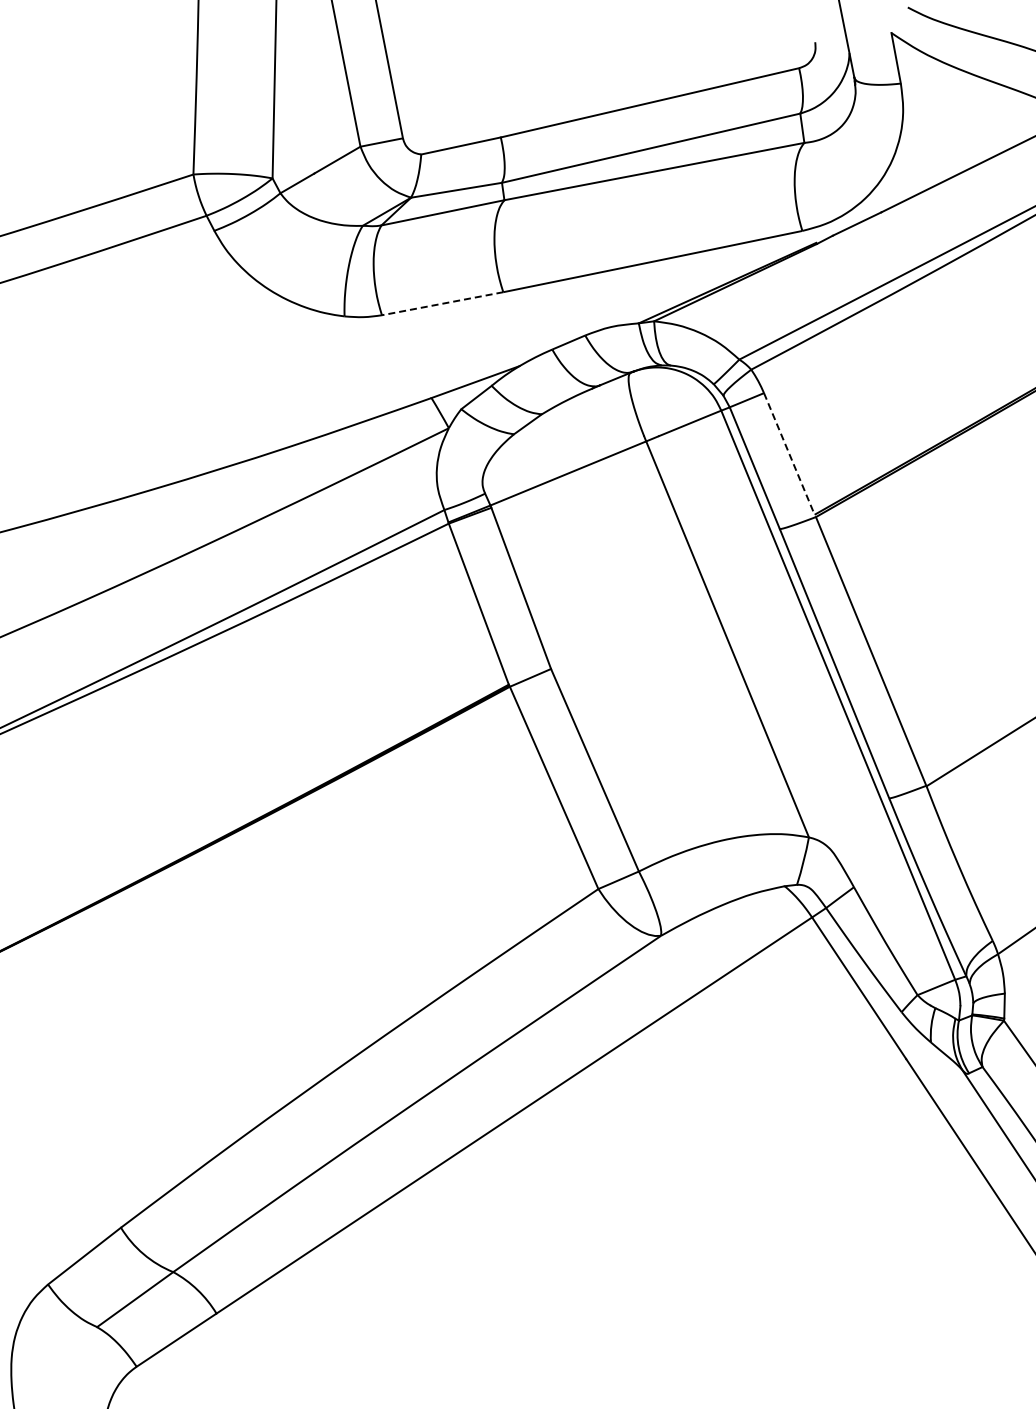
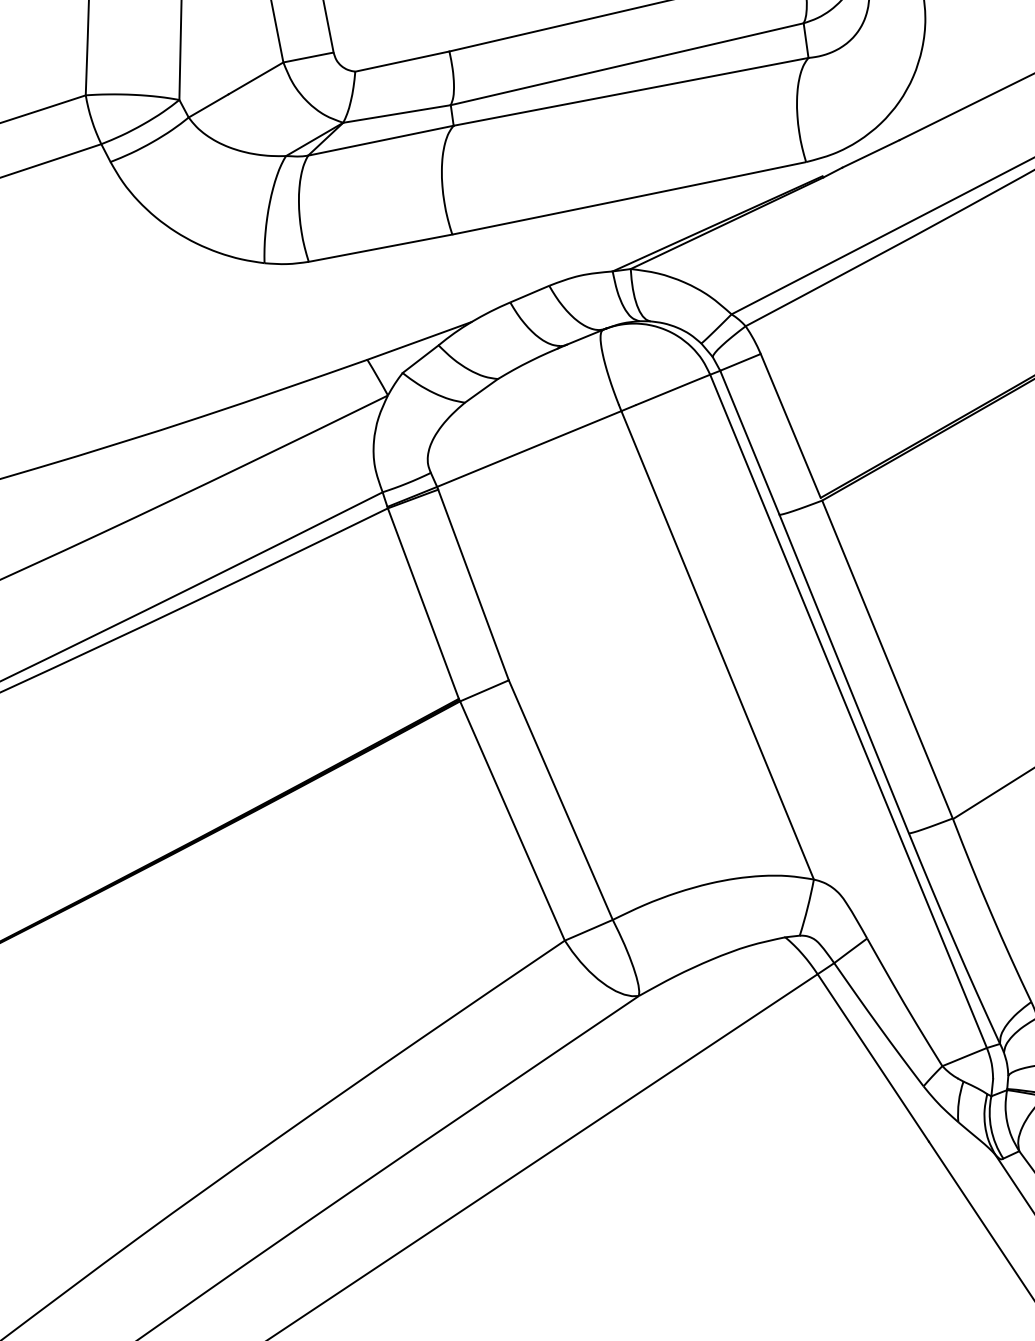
line: (442, 303) -> (380, 247), dashed -> solid
line: (789, 453) -> (790, 425), dashed -> solid

